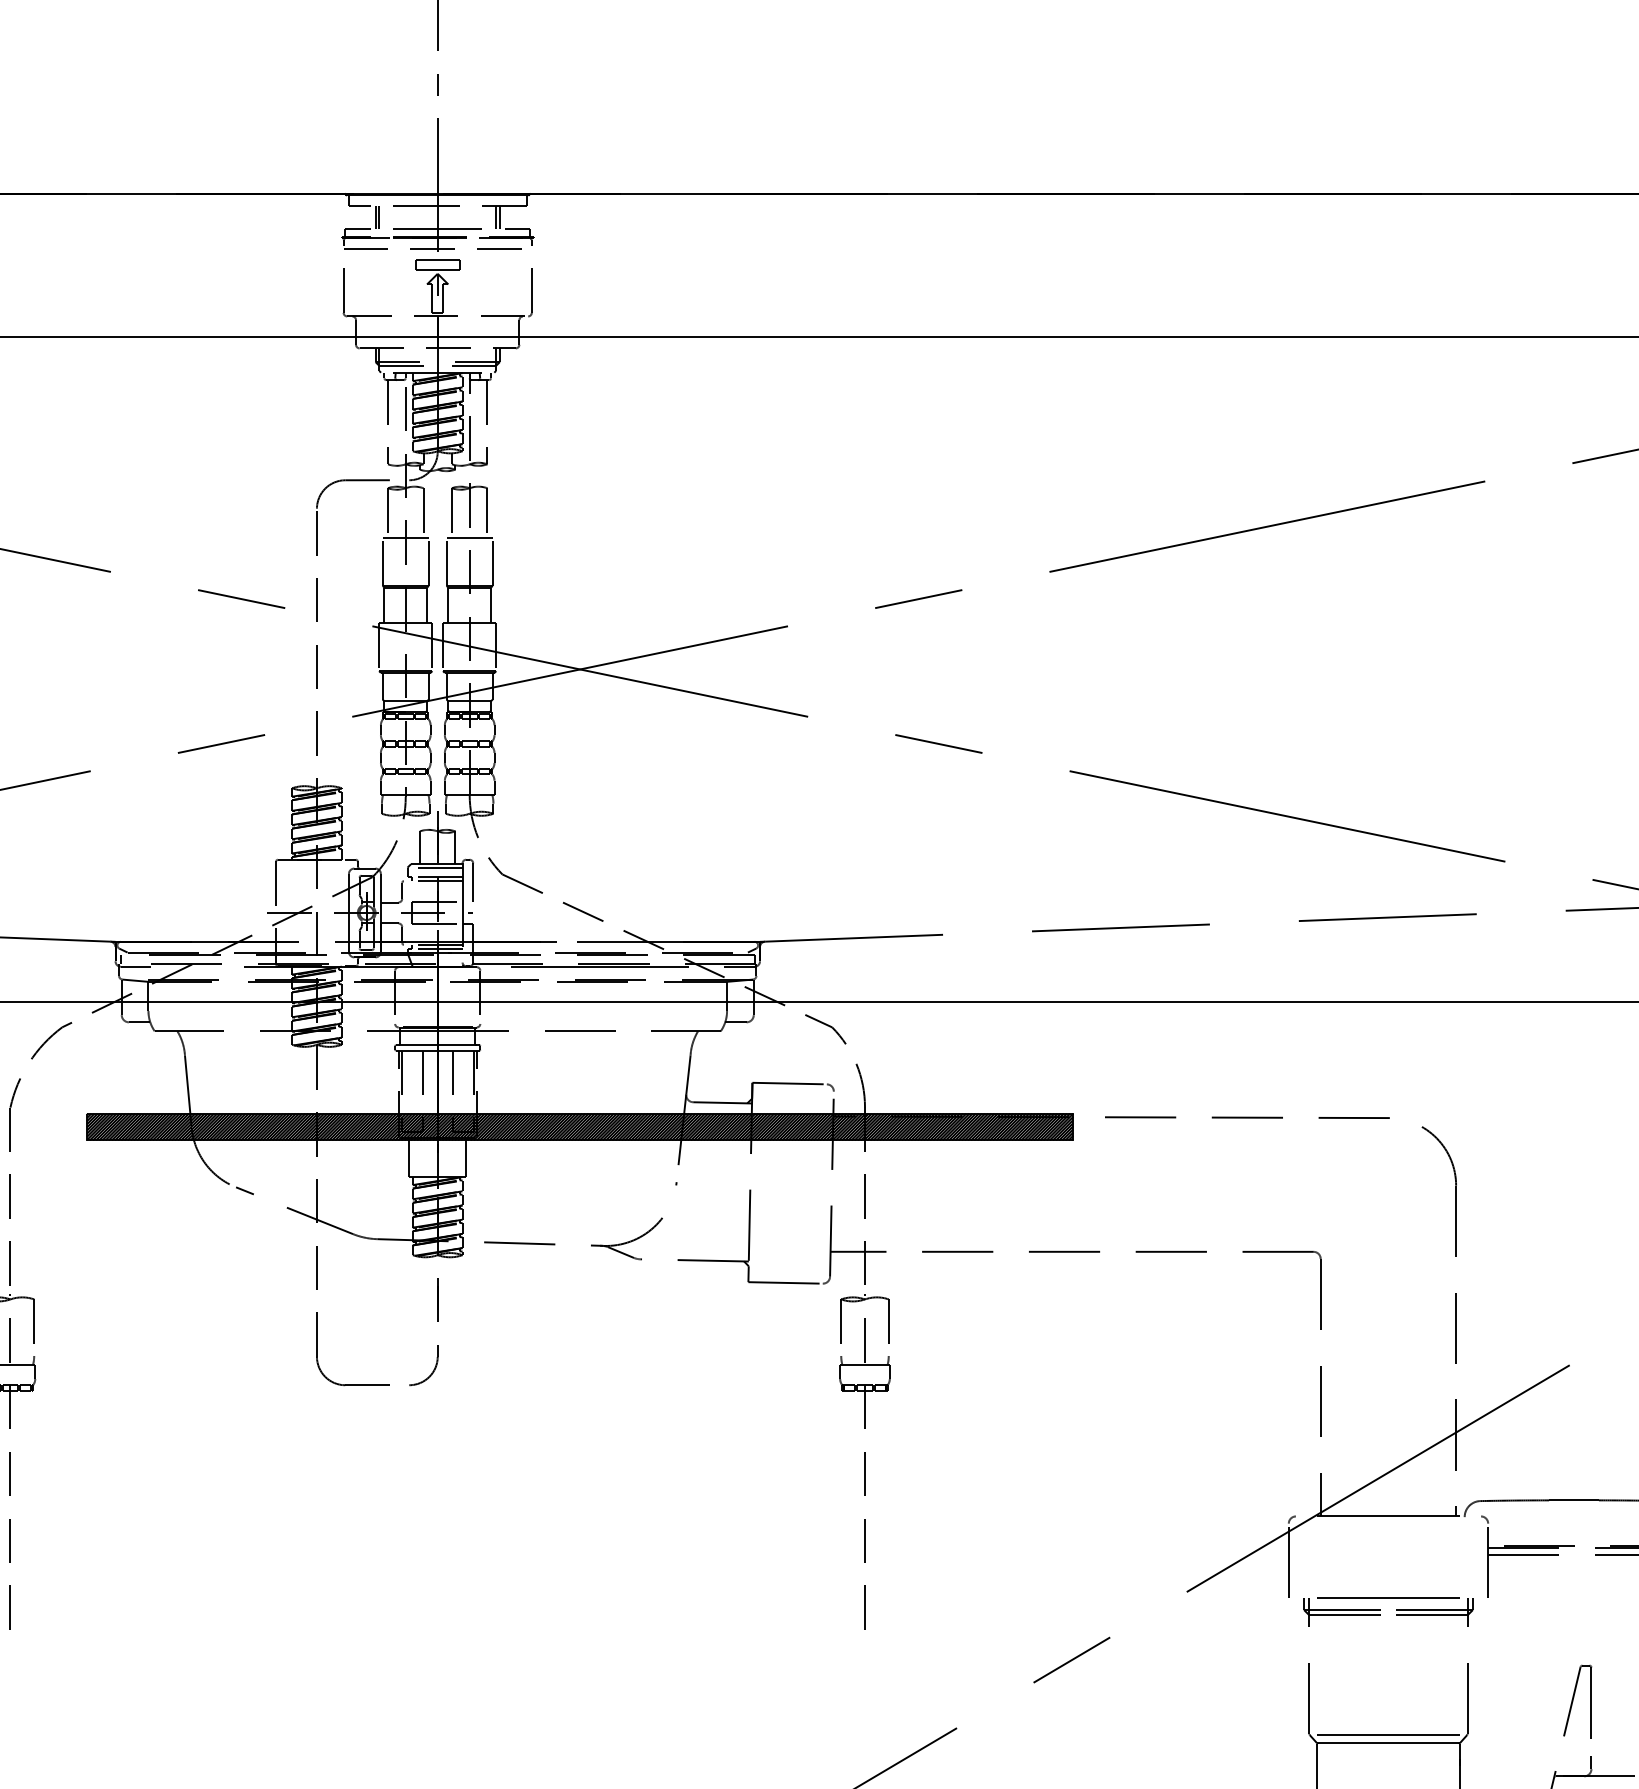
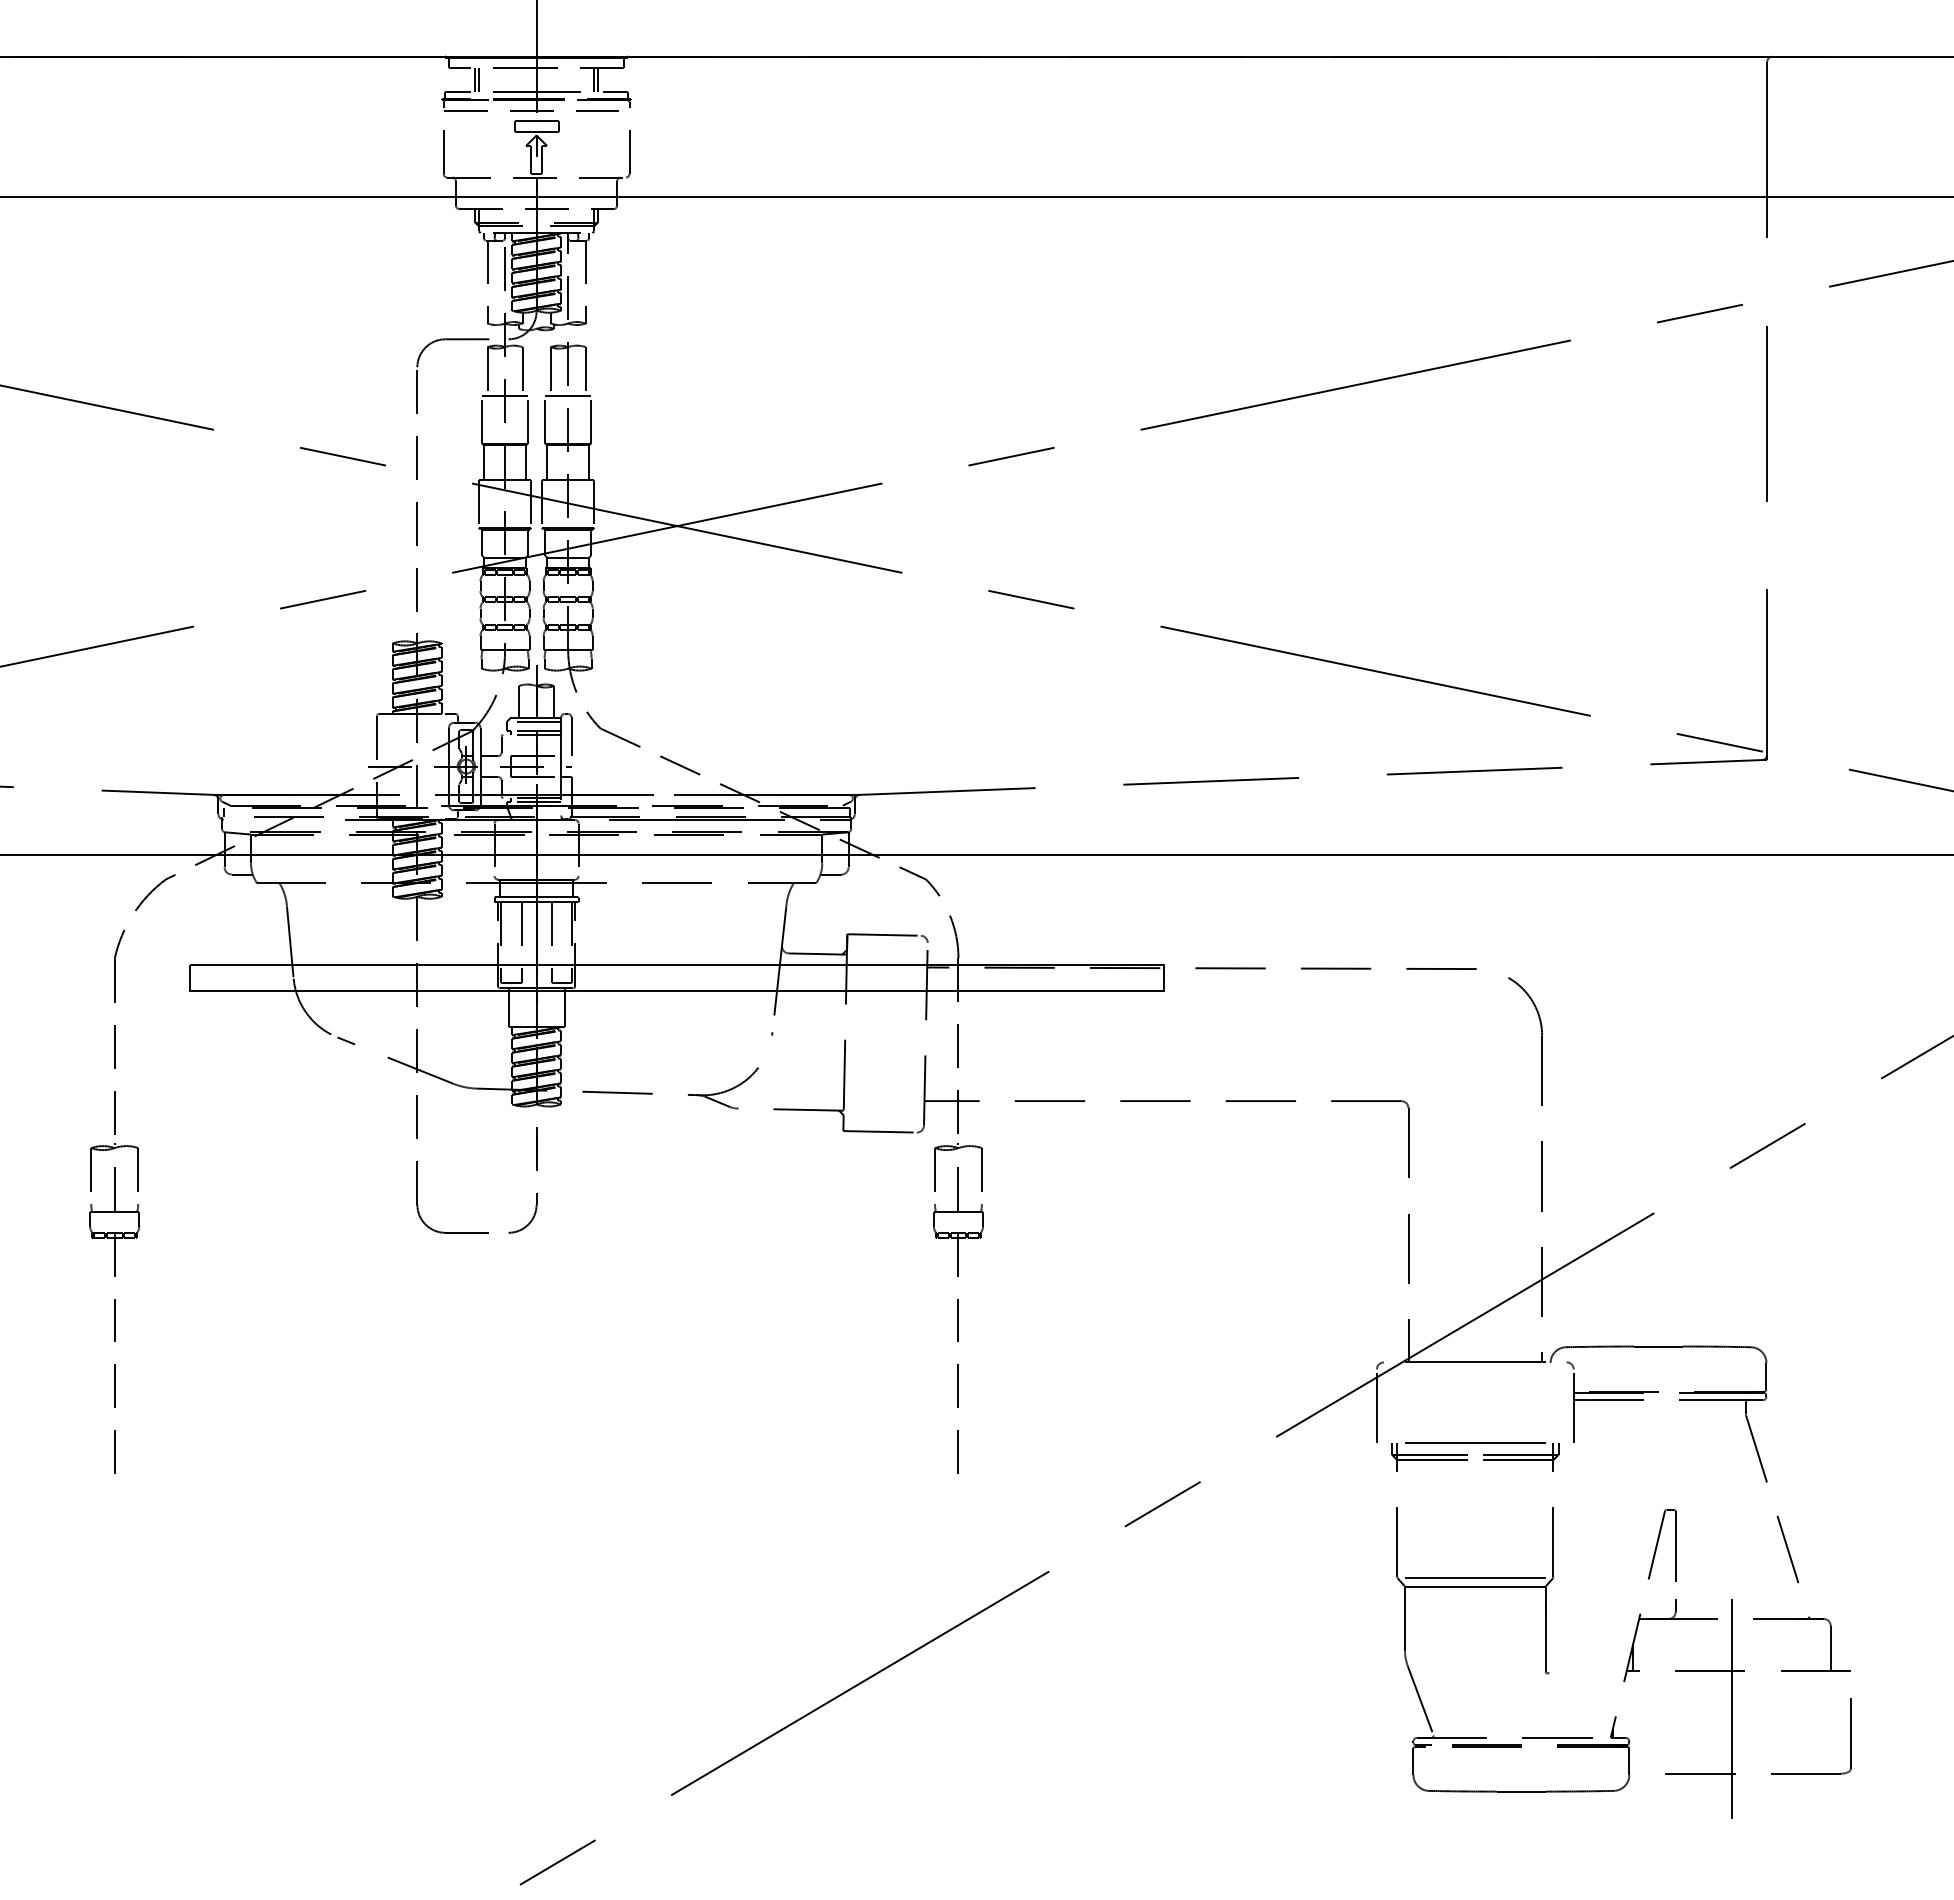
line: (135, 966) -> (238, 819), removed
hatch: (580, 1126) -> (677, 977), removed

